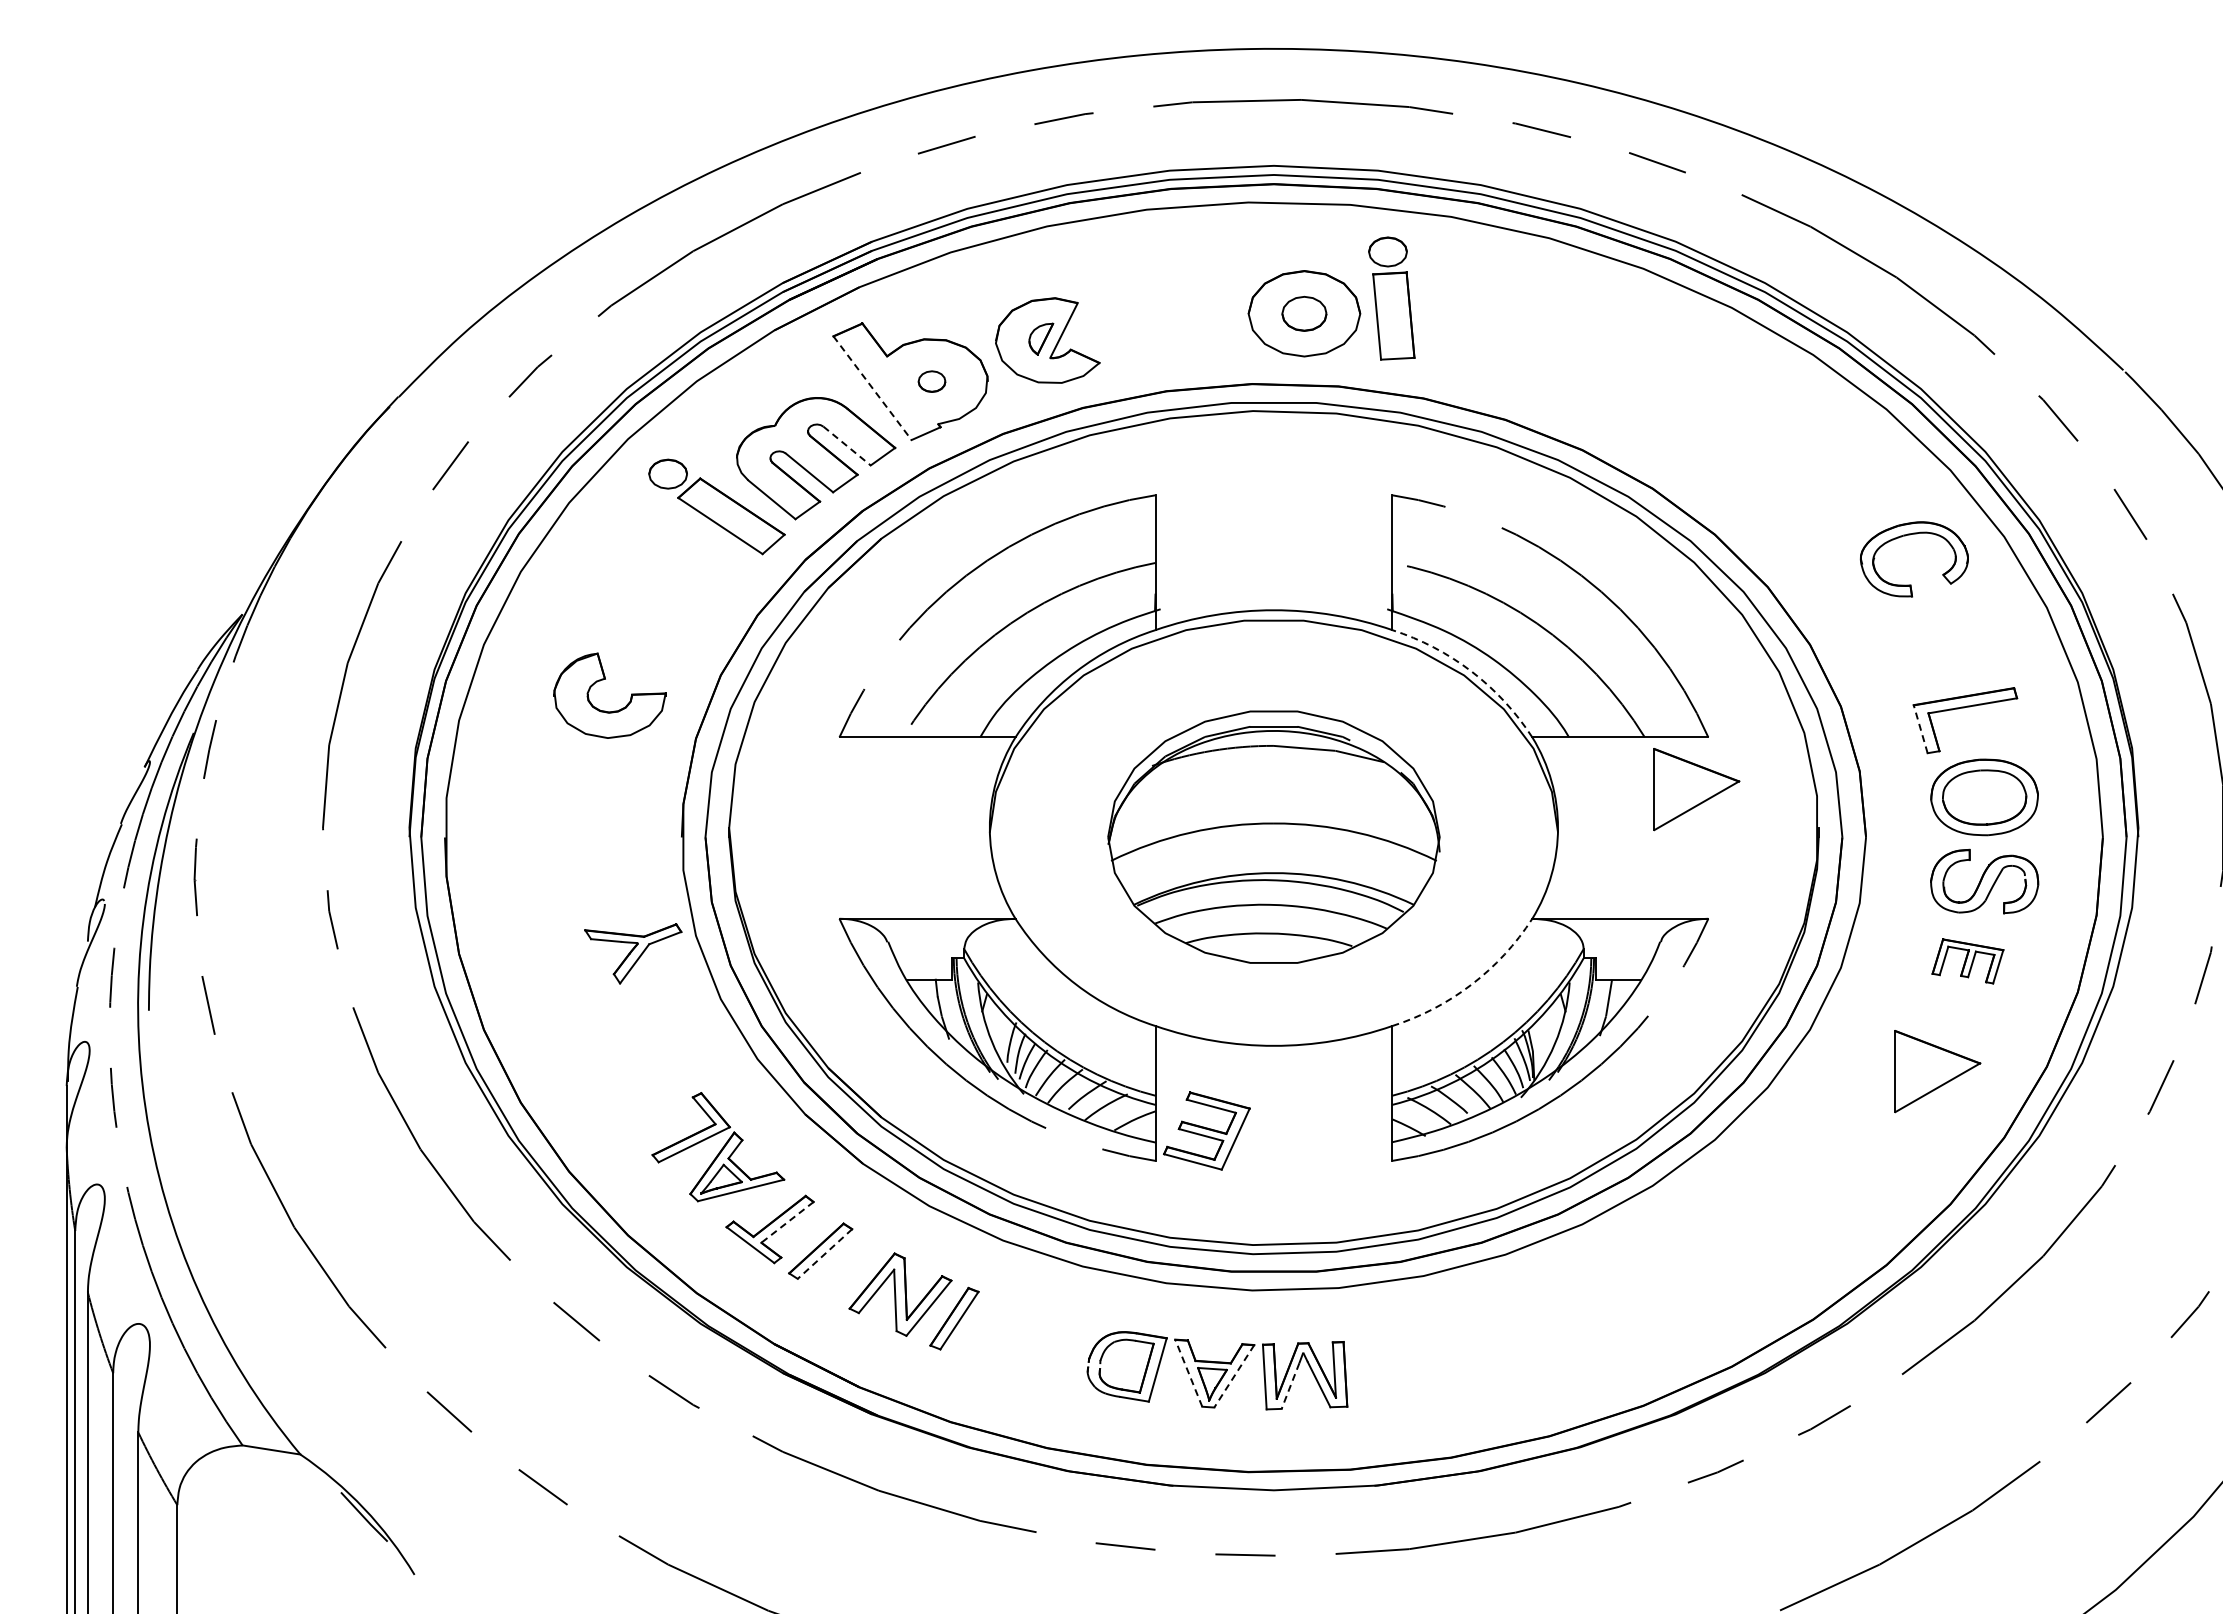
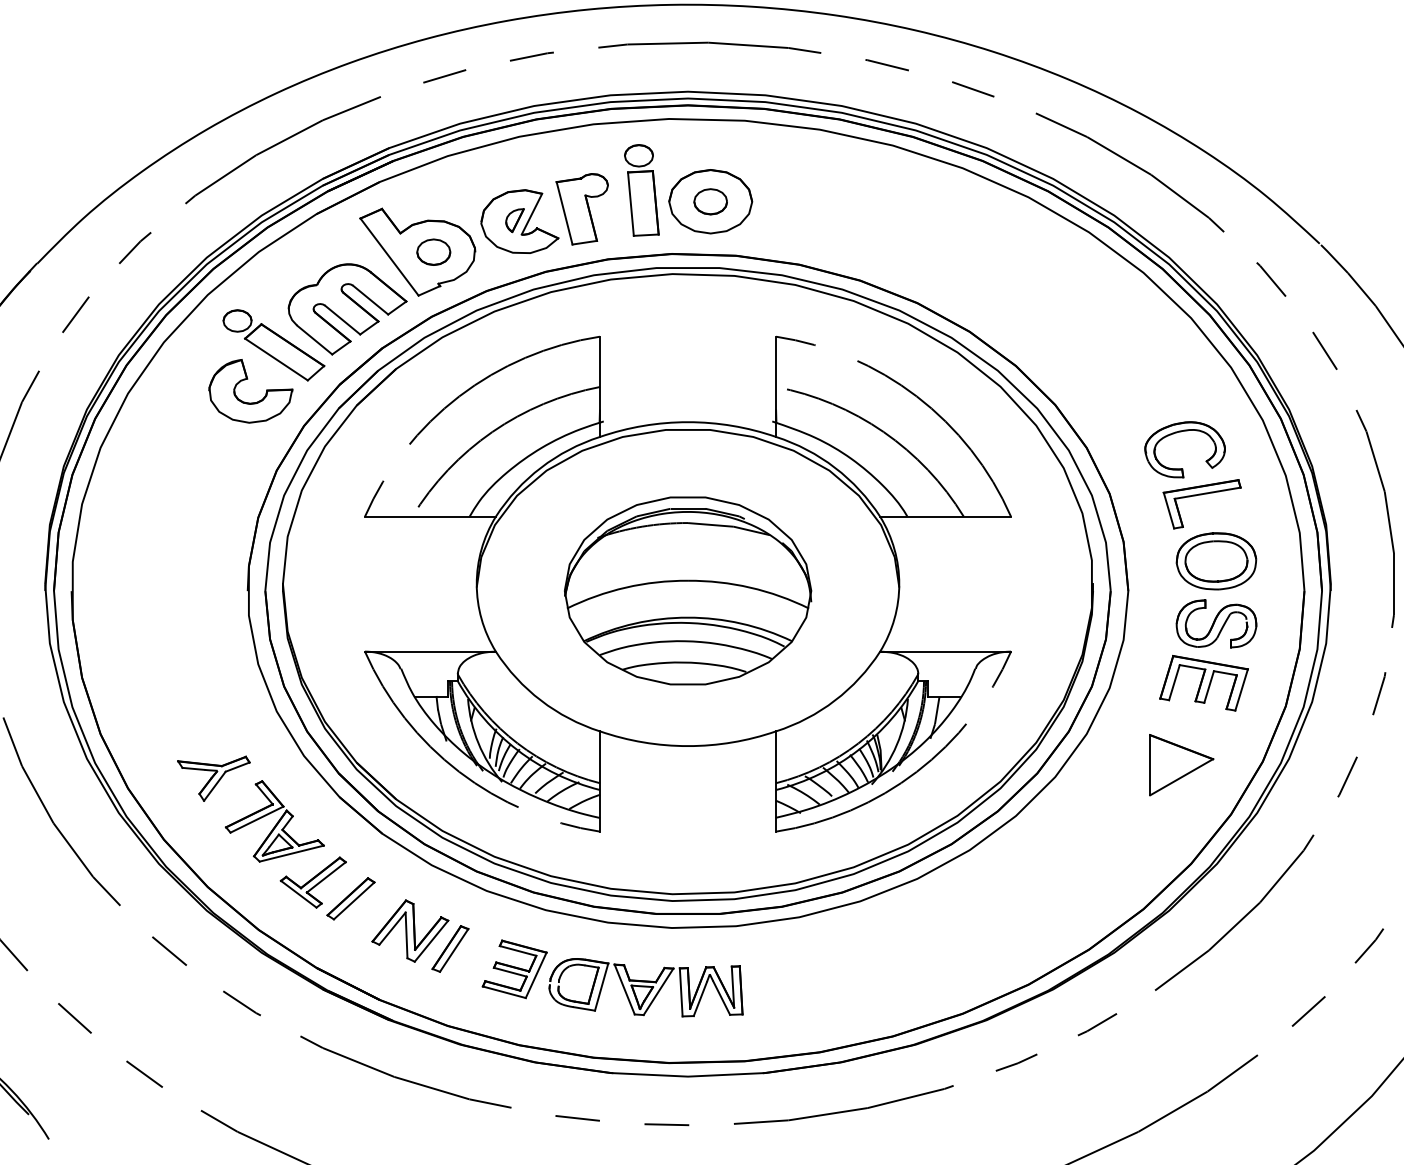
part: (1391, 298) -> (641, 190), moved
part: (1131, 323) -> (582, 208), added
part: (931, 381) -> (433, 252), size x1.67
line: (872, 388) -> (389, 257), dashed -> solid
line: (847, 446) -> (370, 300), dashed -> solid
part: (1910, 535) -> (1182, 432), moved
arc: (1471, 671) -> (834, 467), dashed -> solid
part: (605, 710) -> (247, 402), moved
line: (1920, 728) -> (1168, 510), dashed -> solid
part: (1696, 789) -> (1002, 555), removed
part: (633, 953) -> (214, 778), moved
part: (1967, 961) -> (1203, 683), size x1.67
arc: (1471, 984) -> (834, 700), dashed -> solid
part: (1206, 1130) -> (514, 968), moved
line: (787, 1222) -> (326, 877), dashed -> solid
line: (825, 1254) -> (354, 901), dashed -> solid
line: (1188, 1372) -> (624, 988), dashed -> solid
line: (1234, 1376) -> (658, 991), dashed -> solid
line: (1290, 1386) -> (700, 999), dashed -> solid

